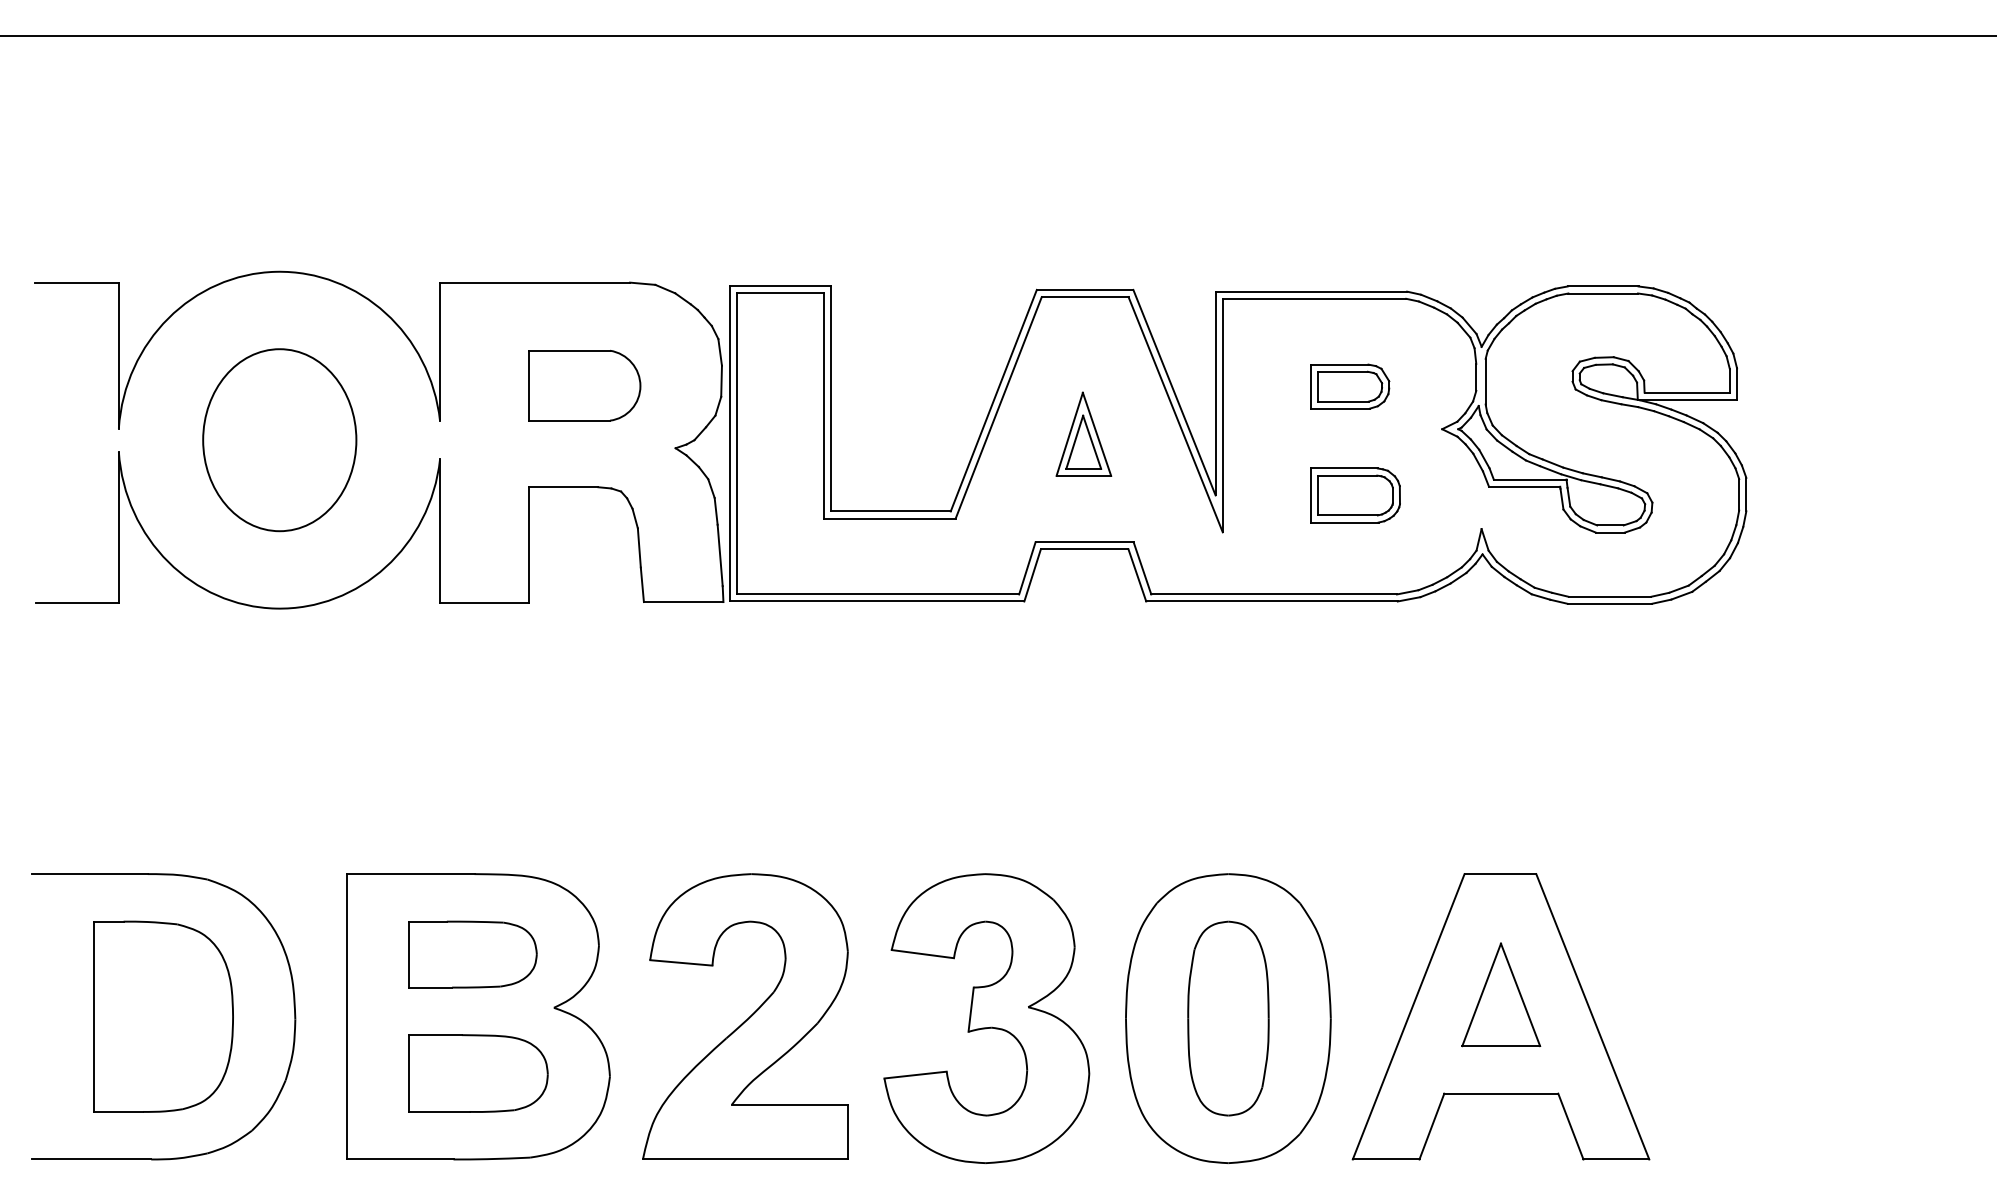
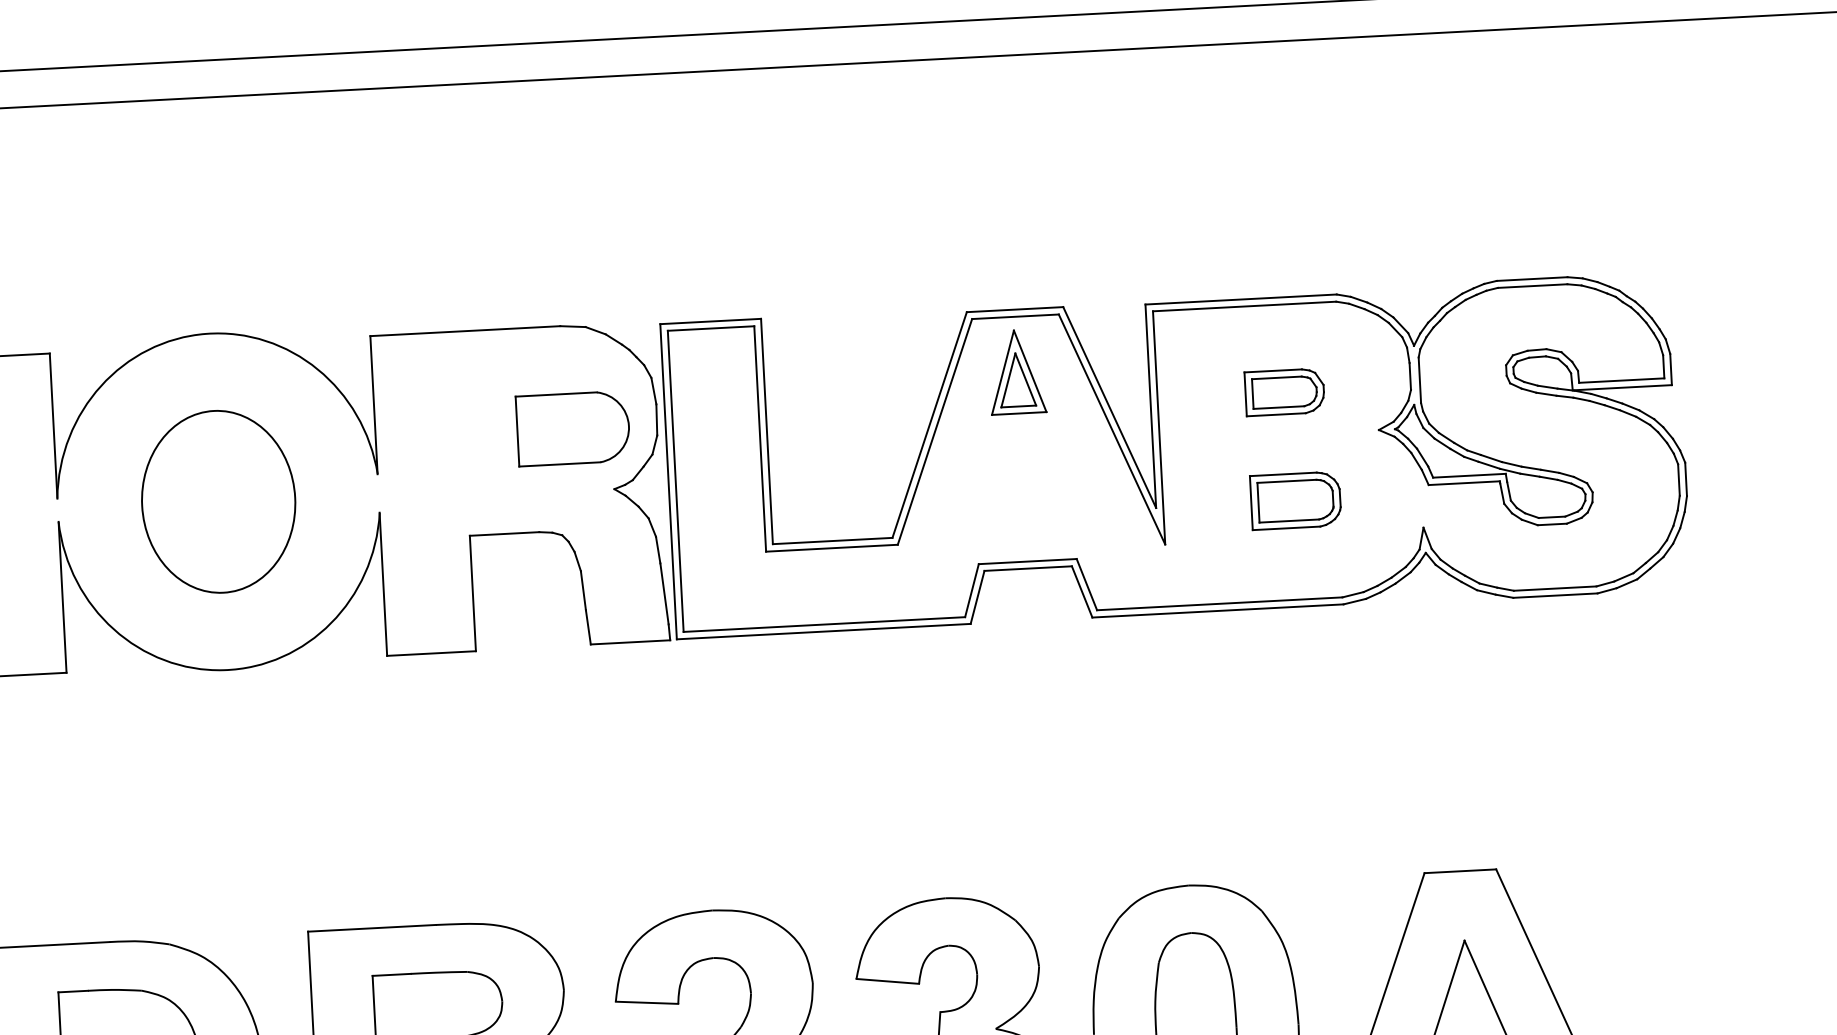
part: (584, 385) -> (573, 428), moved
part: (1083, 433) -> (1016, 371), moved

